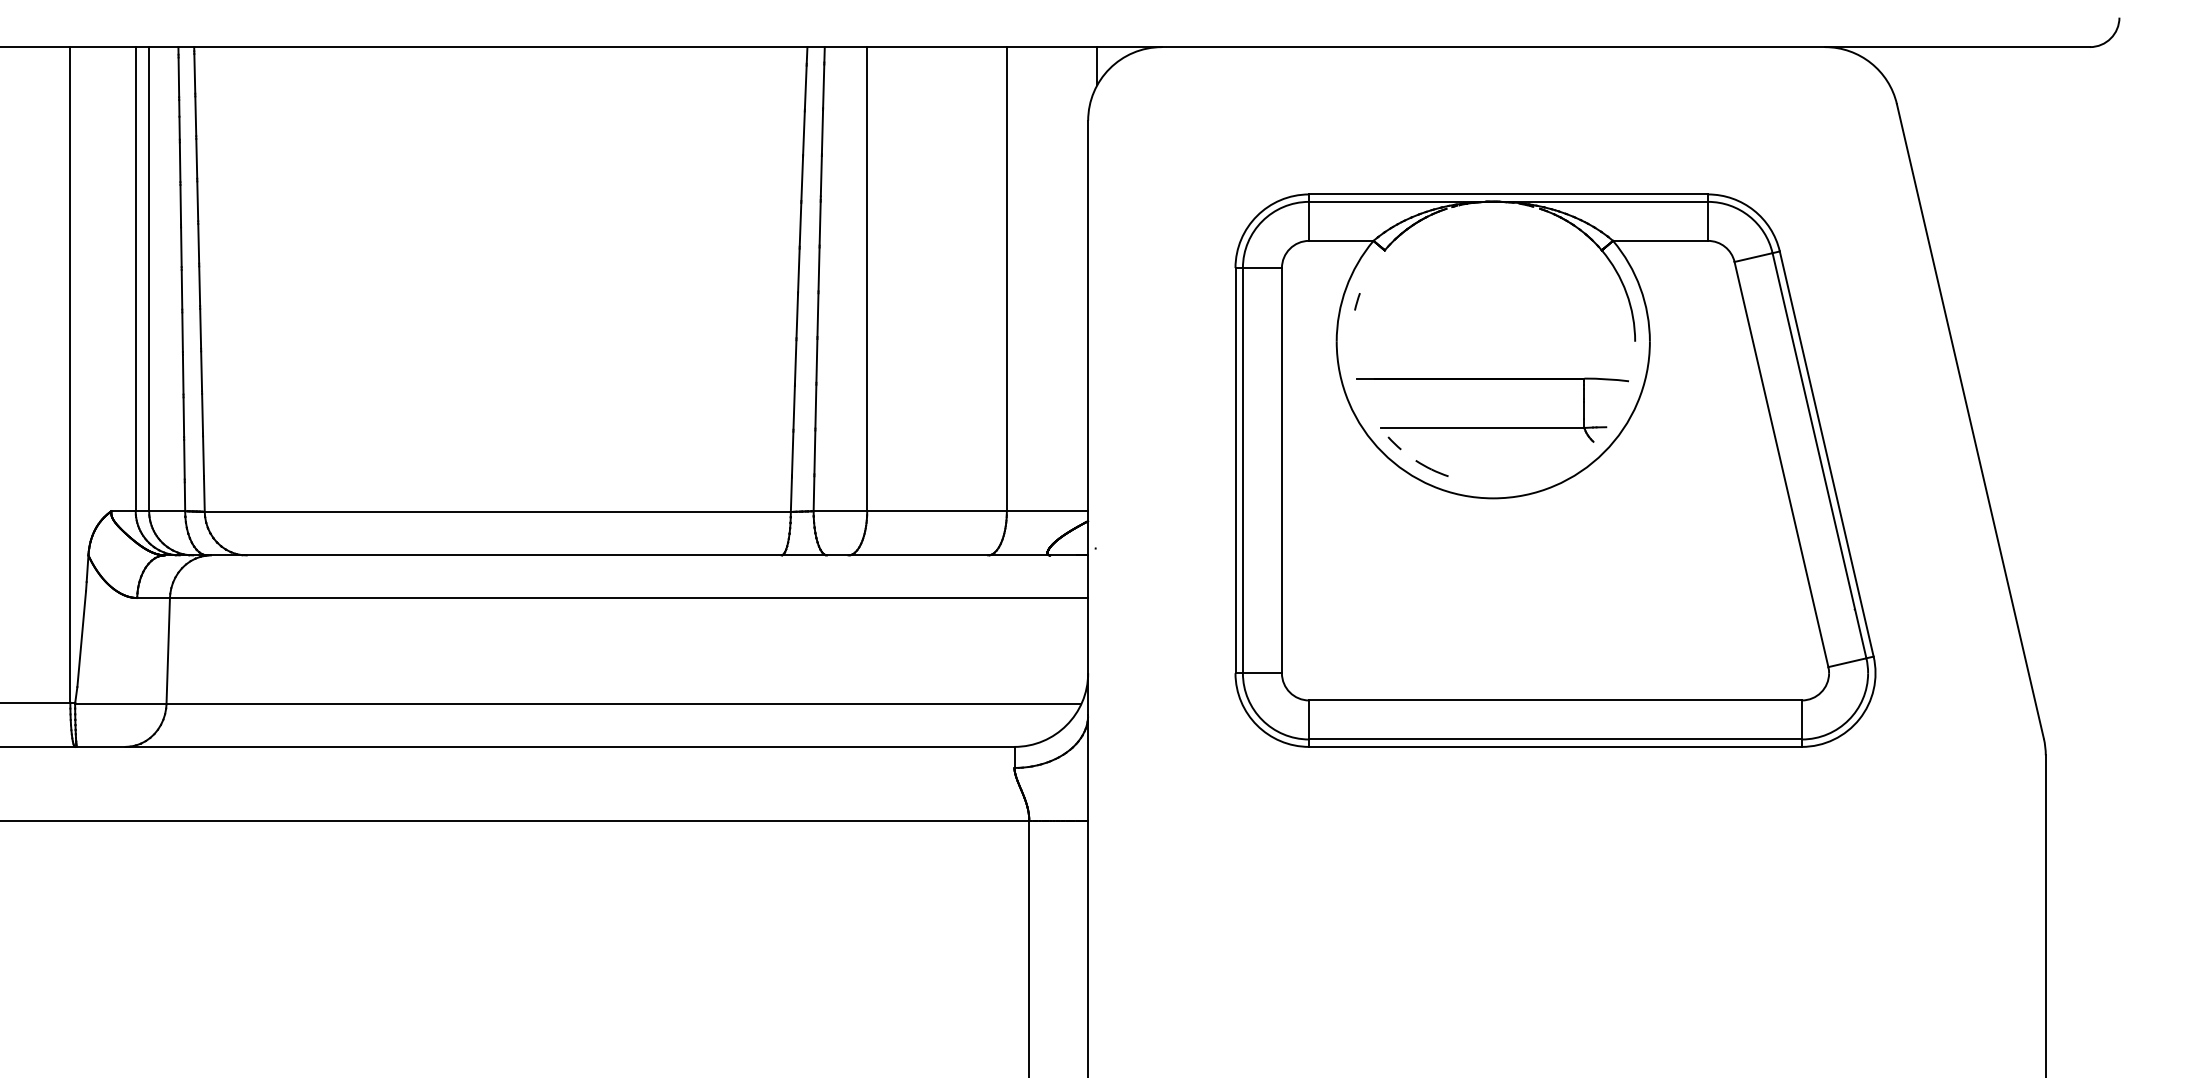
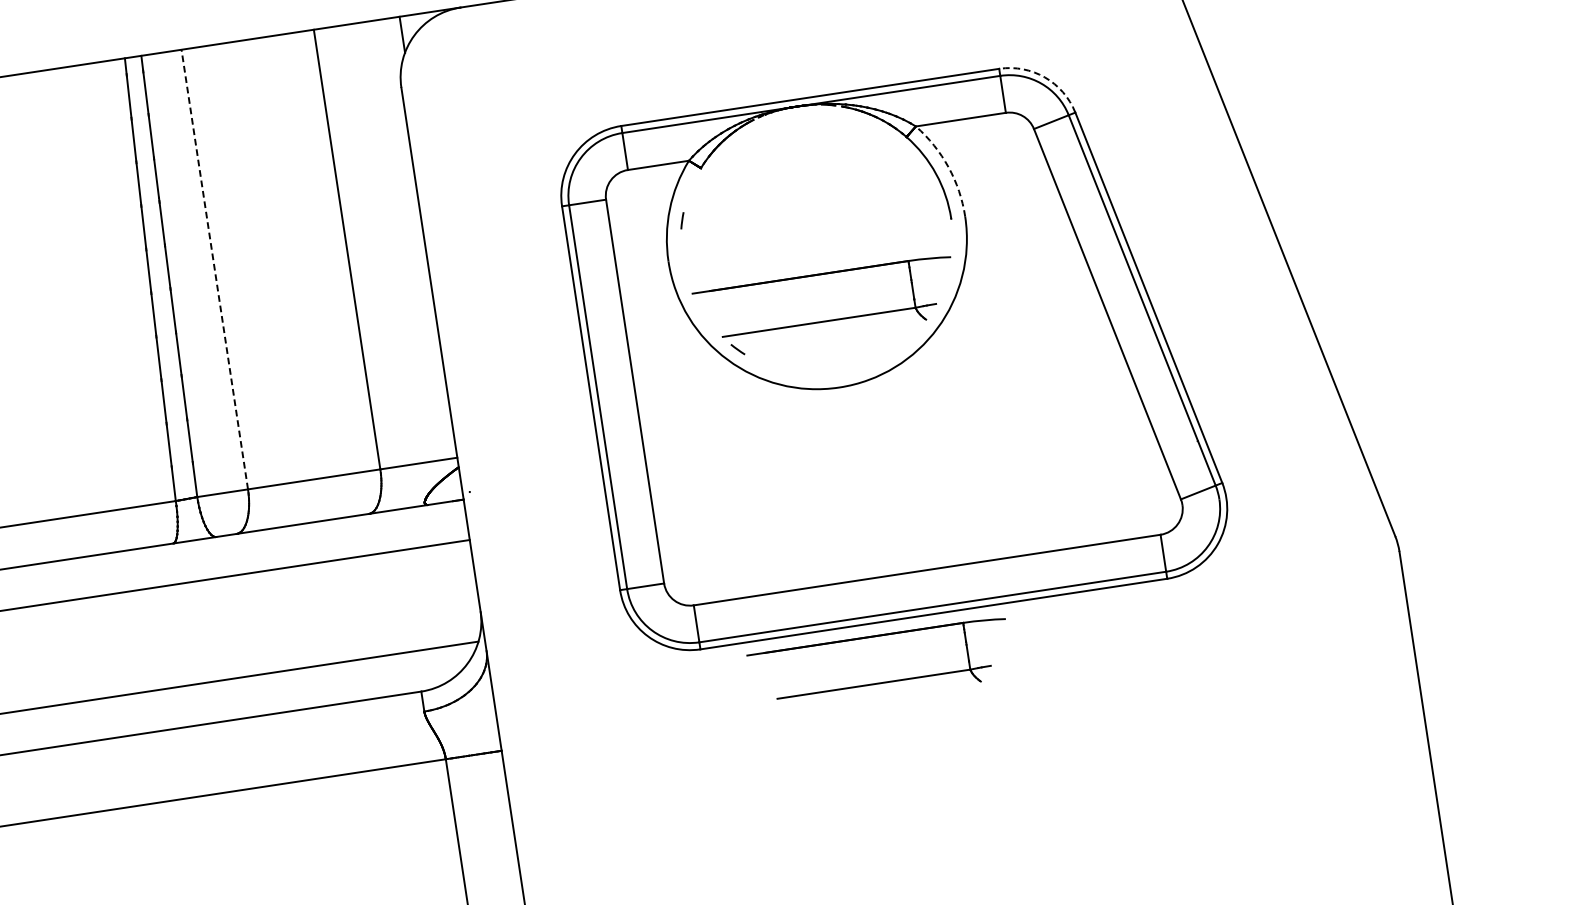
arc: (1753, 210) -> (1044, 77), solid -> dashed
line: (867, 278) -> (214, 268), solid -> dashed
arc: (1640, 288) -> (948, 167), solid -> dashed
line: (1431, 468) -> (776, 368), removed
part: (1492, 809) -> (883, 682), added

